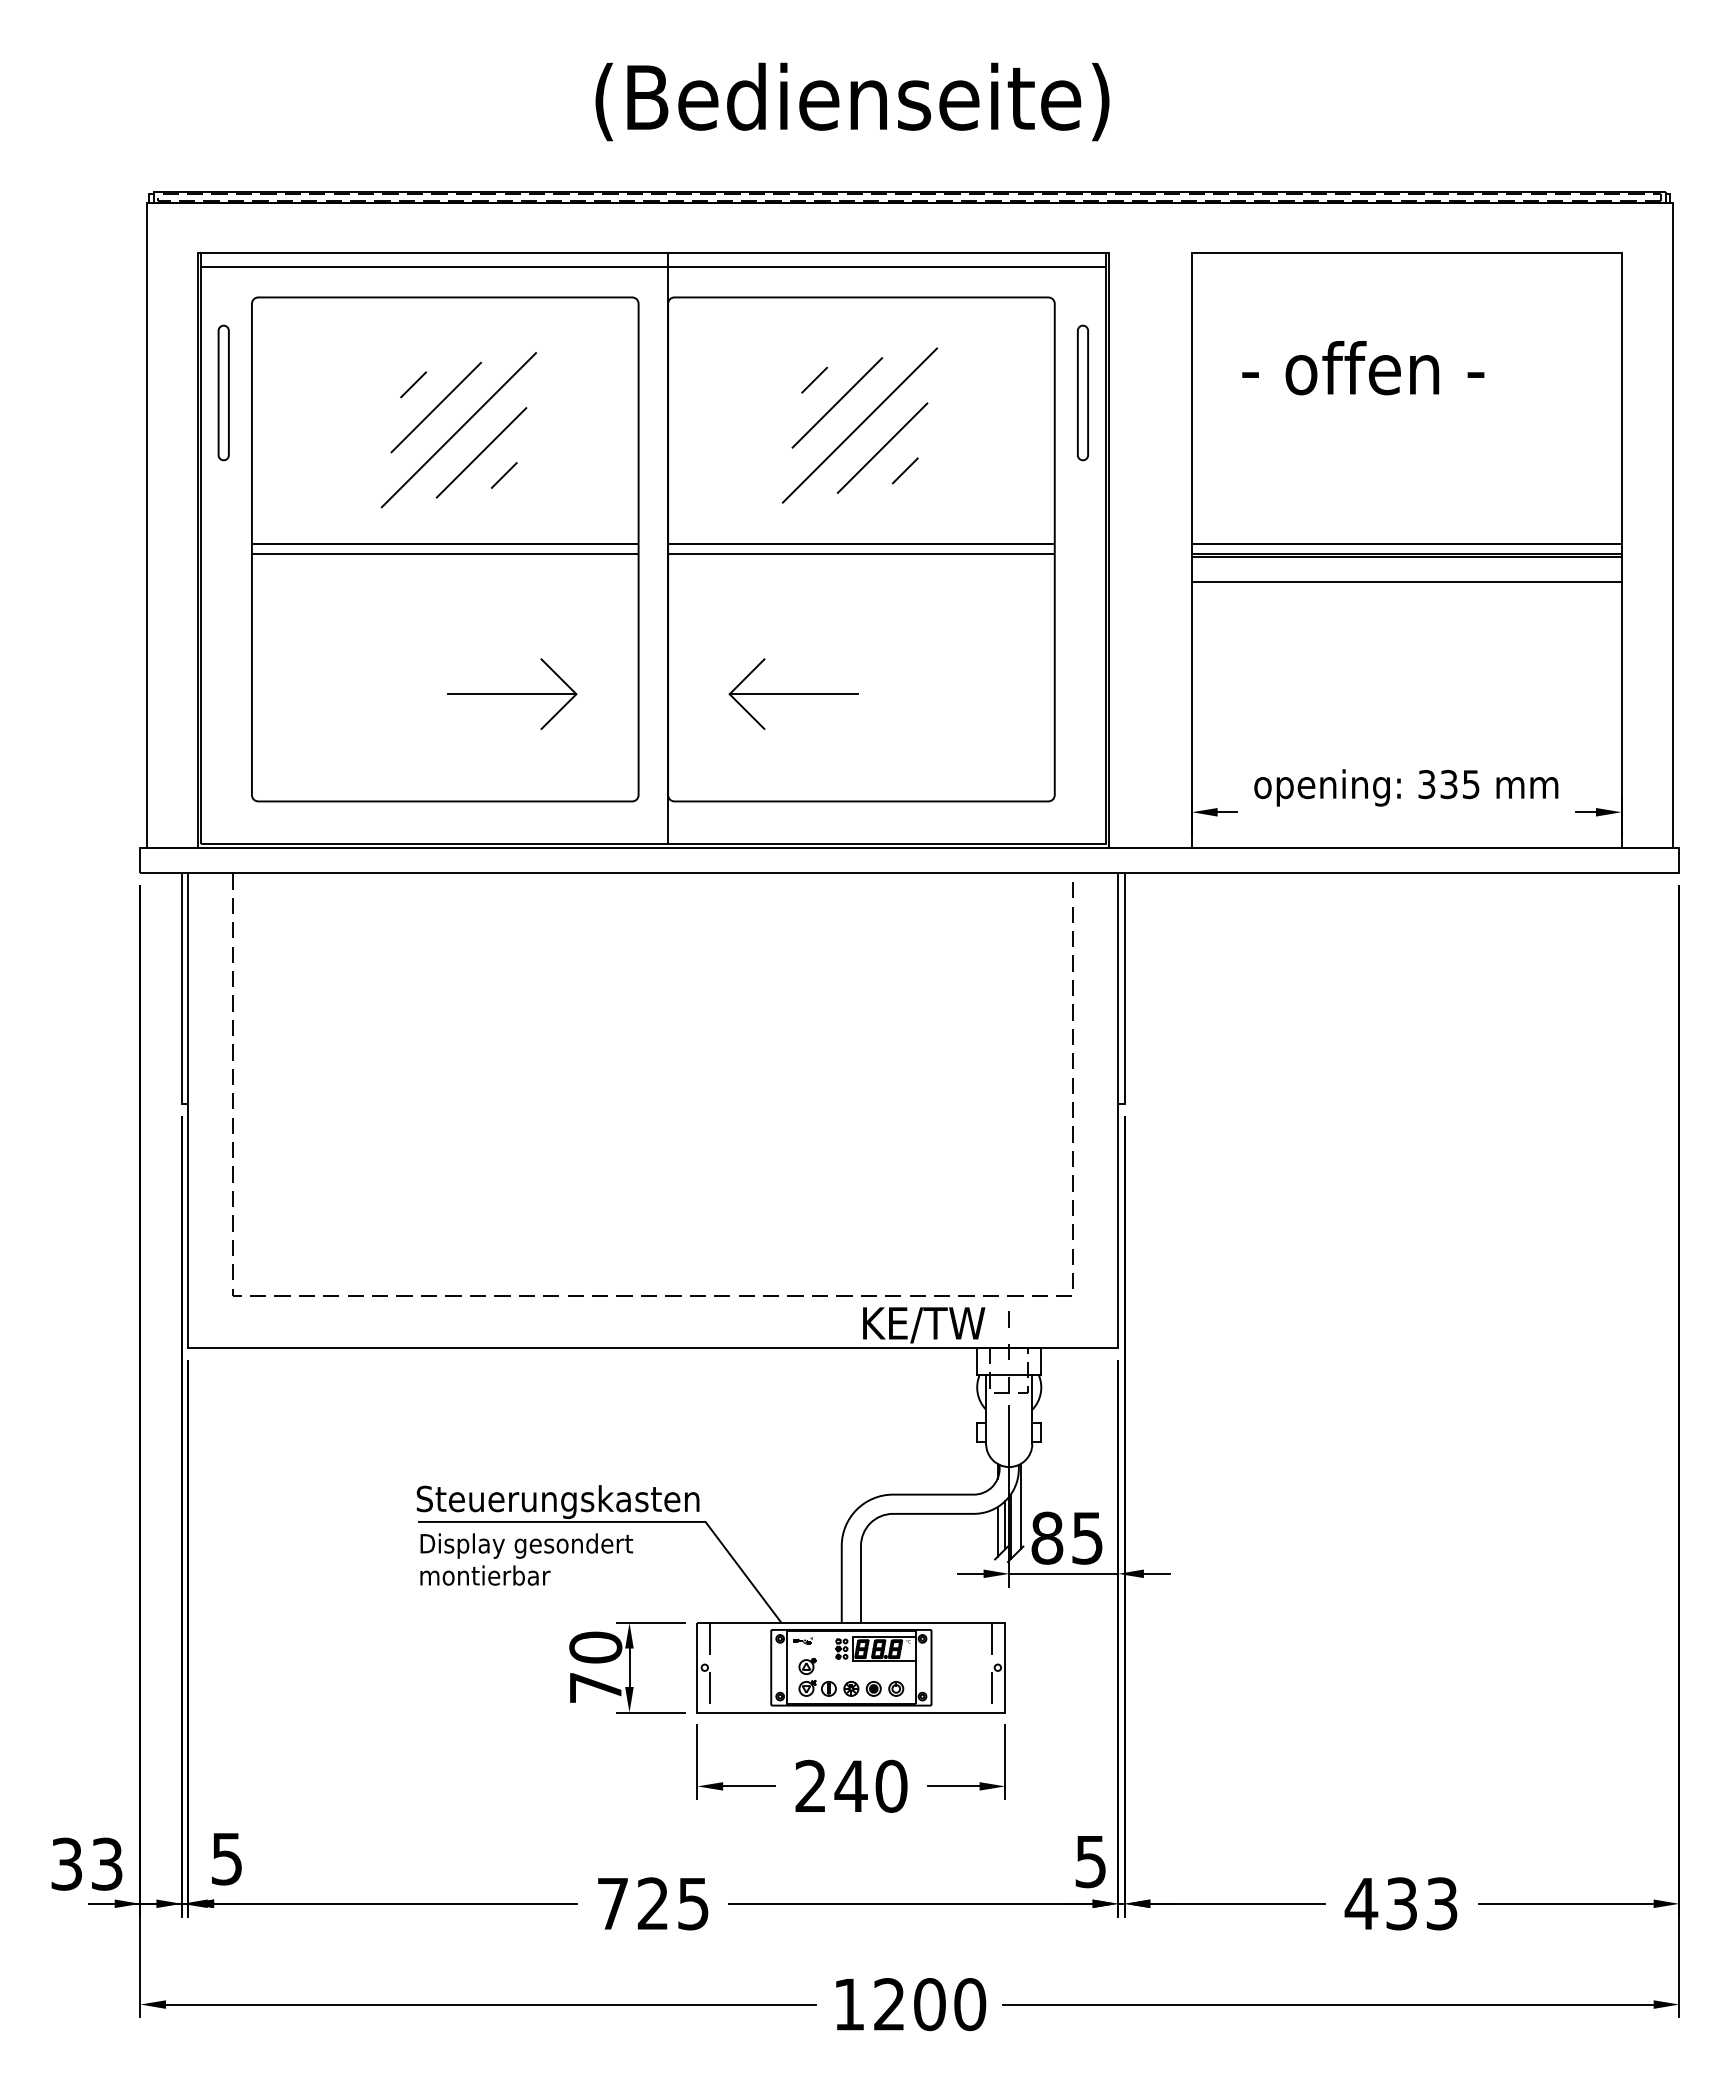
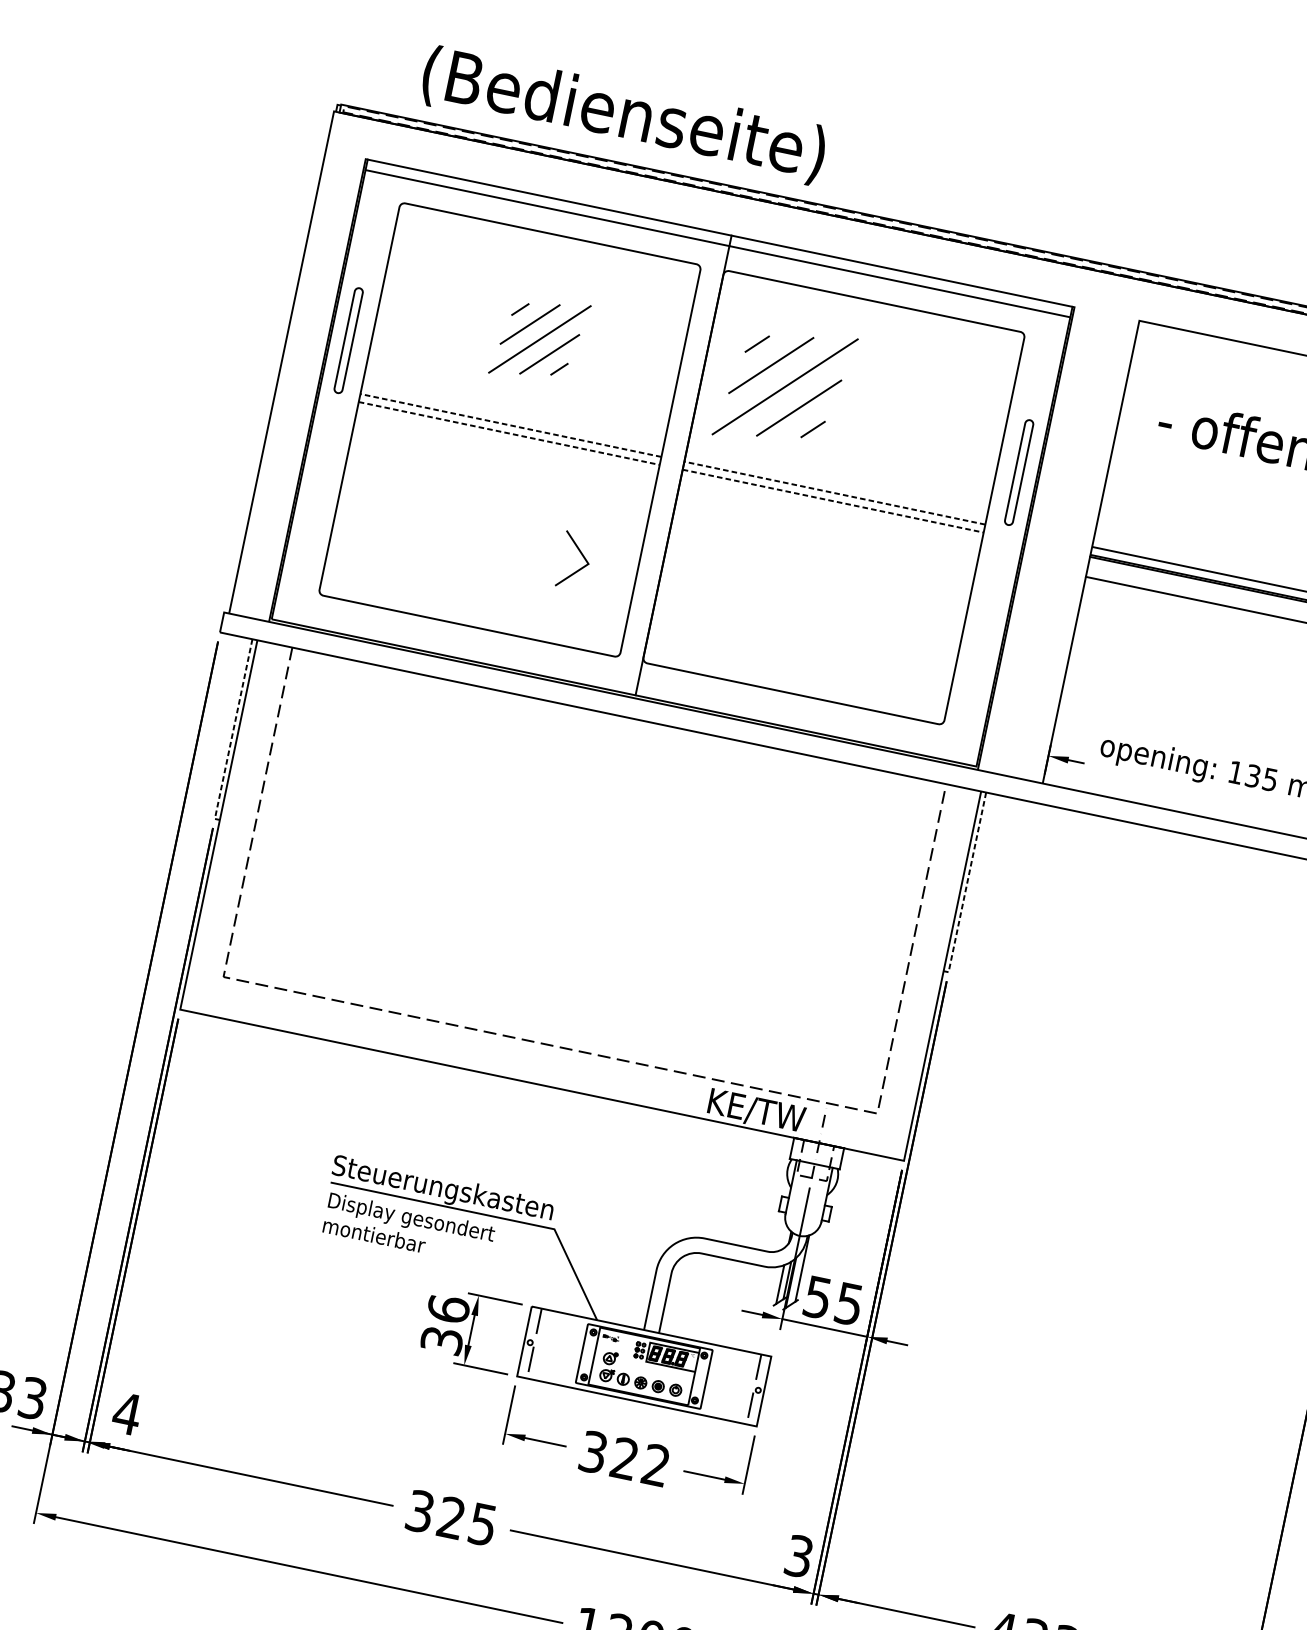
text: (852, 101) -> (623, 115), moved
part: (223, 392) -> (348, 340), moved
part: (1082, 392) -> (1018, 472), moved
part: (859, 425) -> (784, 386), moved
part: (458, 430) -> (539, 339), size x0.7
line: (444, 543) -> (510, 425), solid -> dashed
line: (860, 543) -> (834, 492), solid -> dashed
line: (445, 553) -> (509, 433), solid -> dashed
line: (861, 553) -> (833, 500), solid -> dashed
part: (793, 693) -> (757, 598), removed
line: (512, 694) -> (538, 553), removed
text: (1426, 784) -> (1235, 772), 335 -> 135
line: (182, 993) -> (233, 732), solid -> dashed
line: (1124, 993) -> (966, 886), solid -> dashed
text: (1047, 1537) -> (818, 1297), 85 -> 55
text: (595, 1667) -> (445, 1324), 70 -> 36
text: (851, 1785) -> (625, 1458), 240 -> 322
text: (226, 1859) -> (126, 1414), 5 -> 4
text: (1091, 1861) -> (799, 1556), 5 -> 3
text: (612, 1903) -> (419, 1511), 725 -> 325

